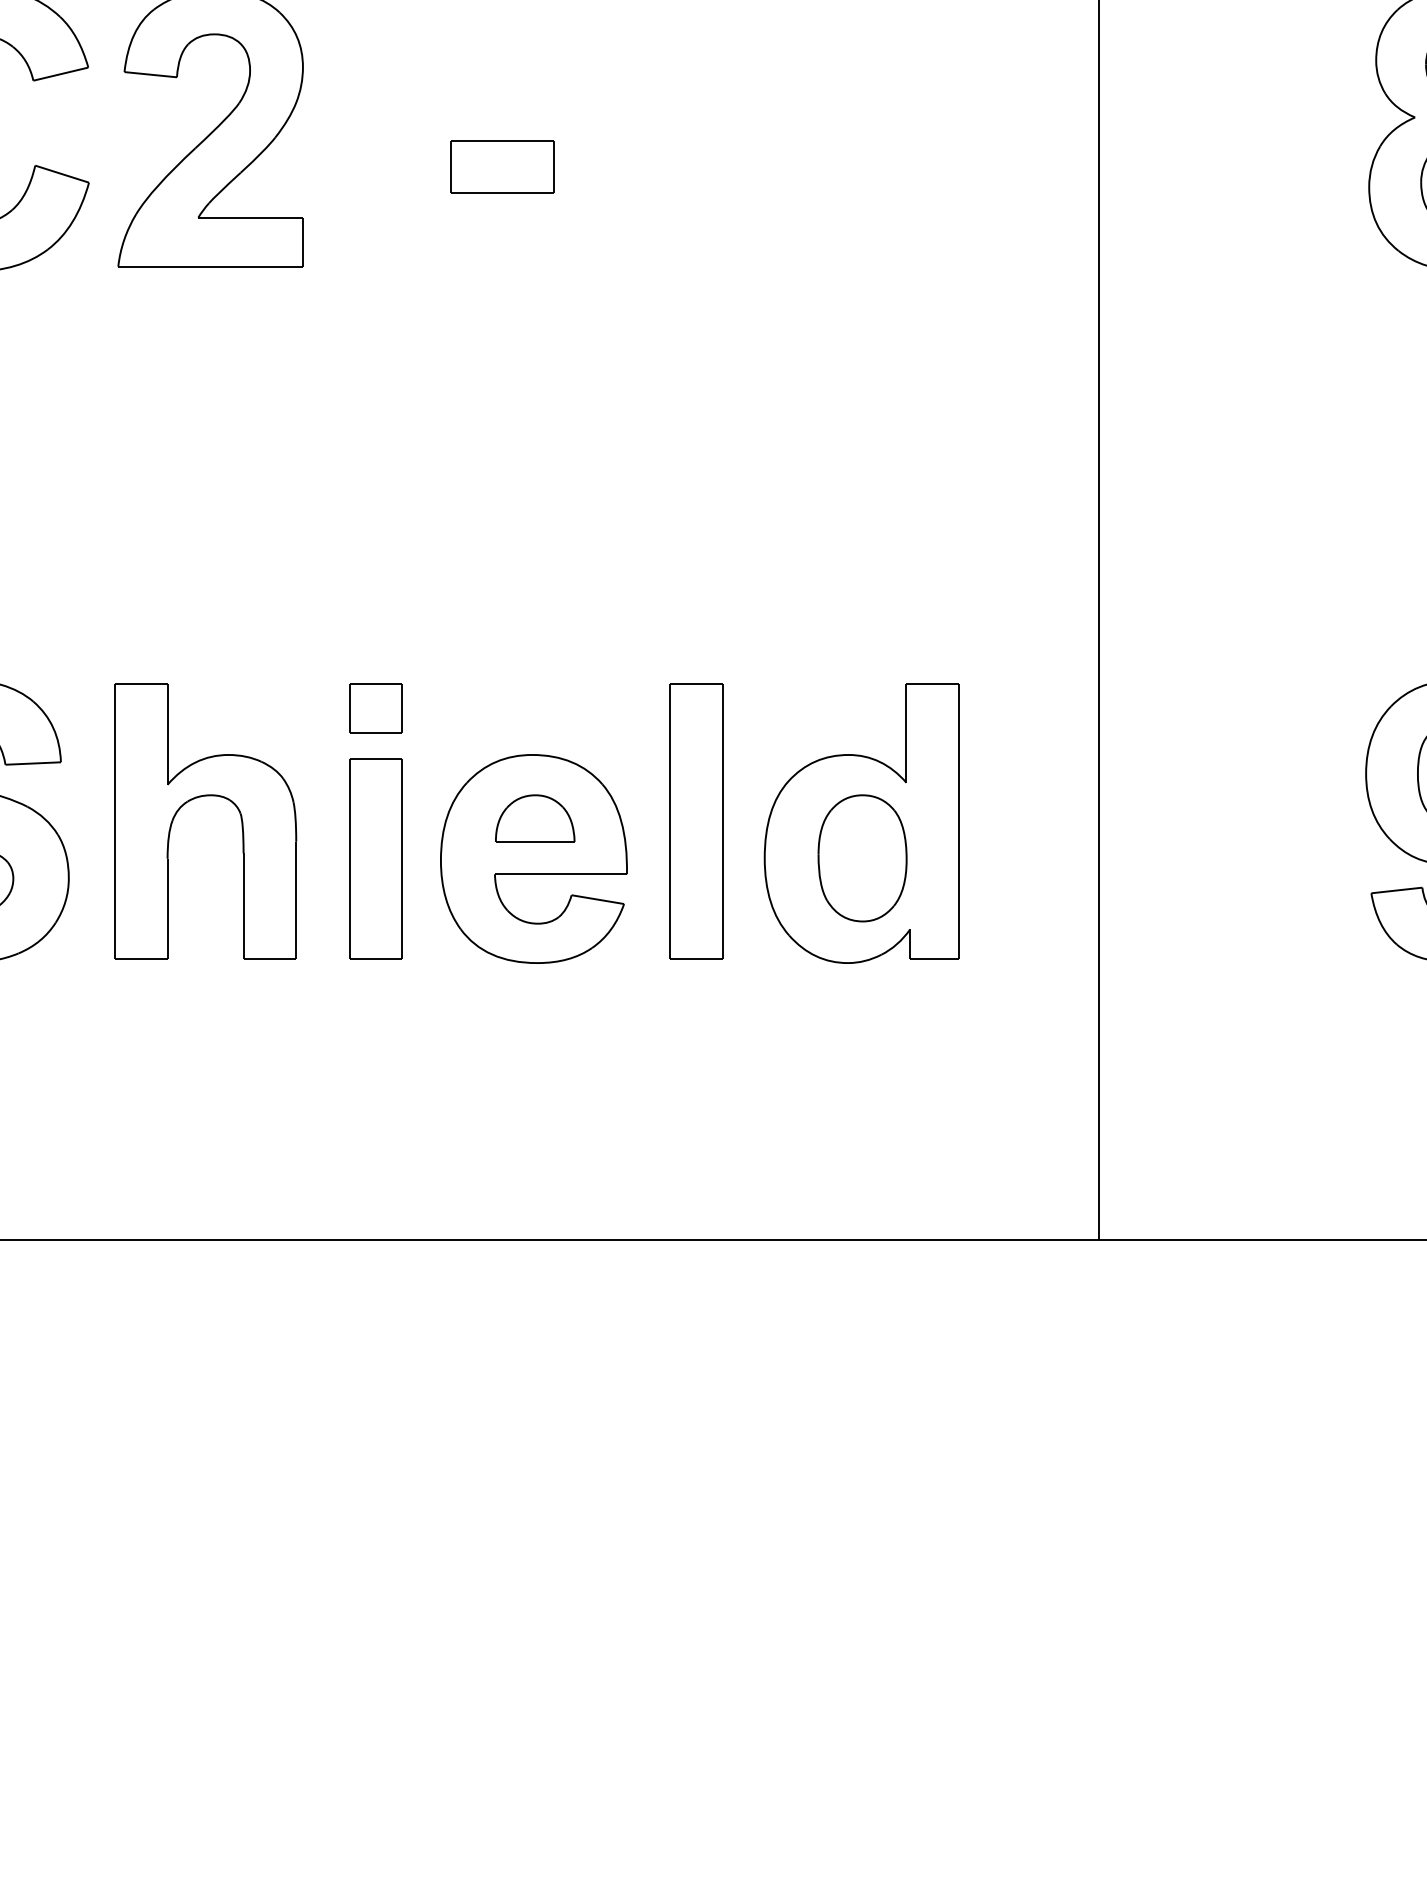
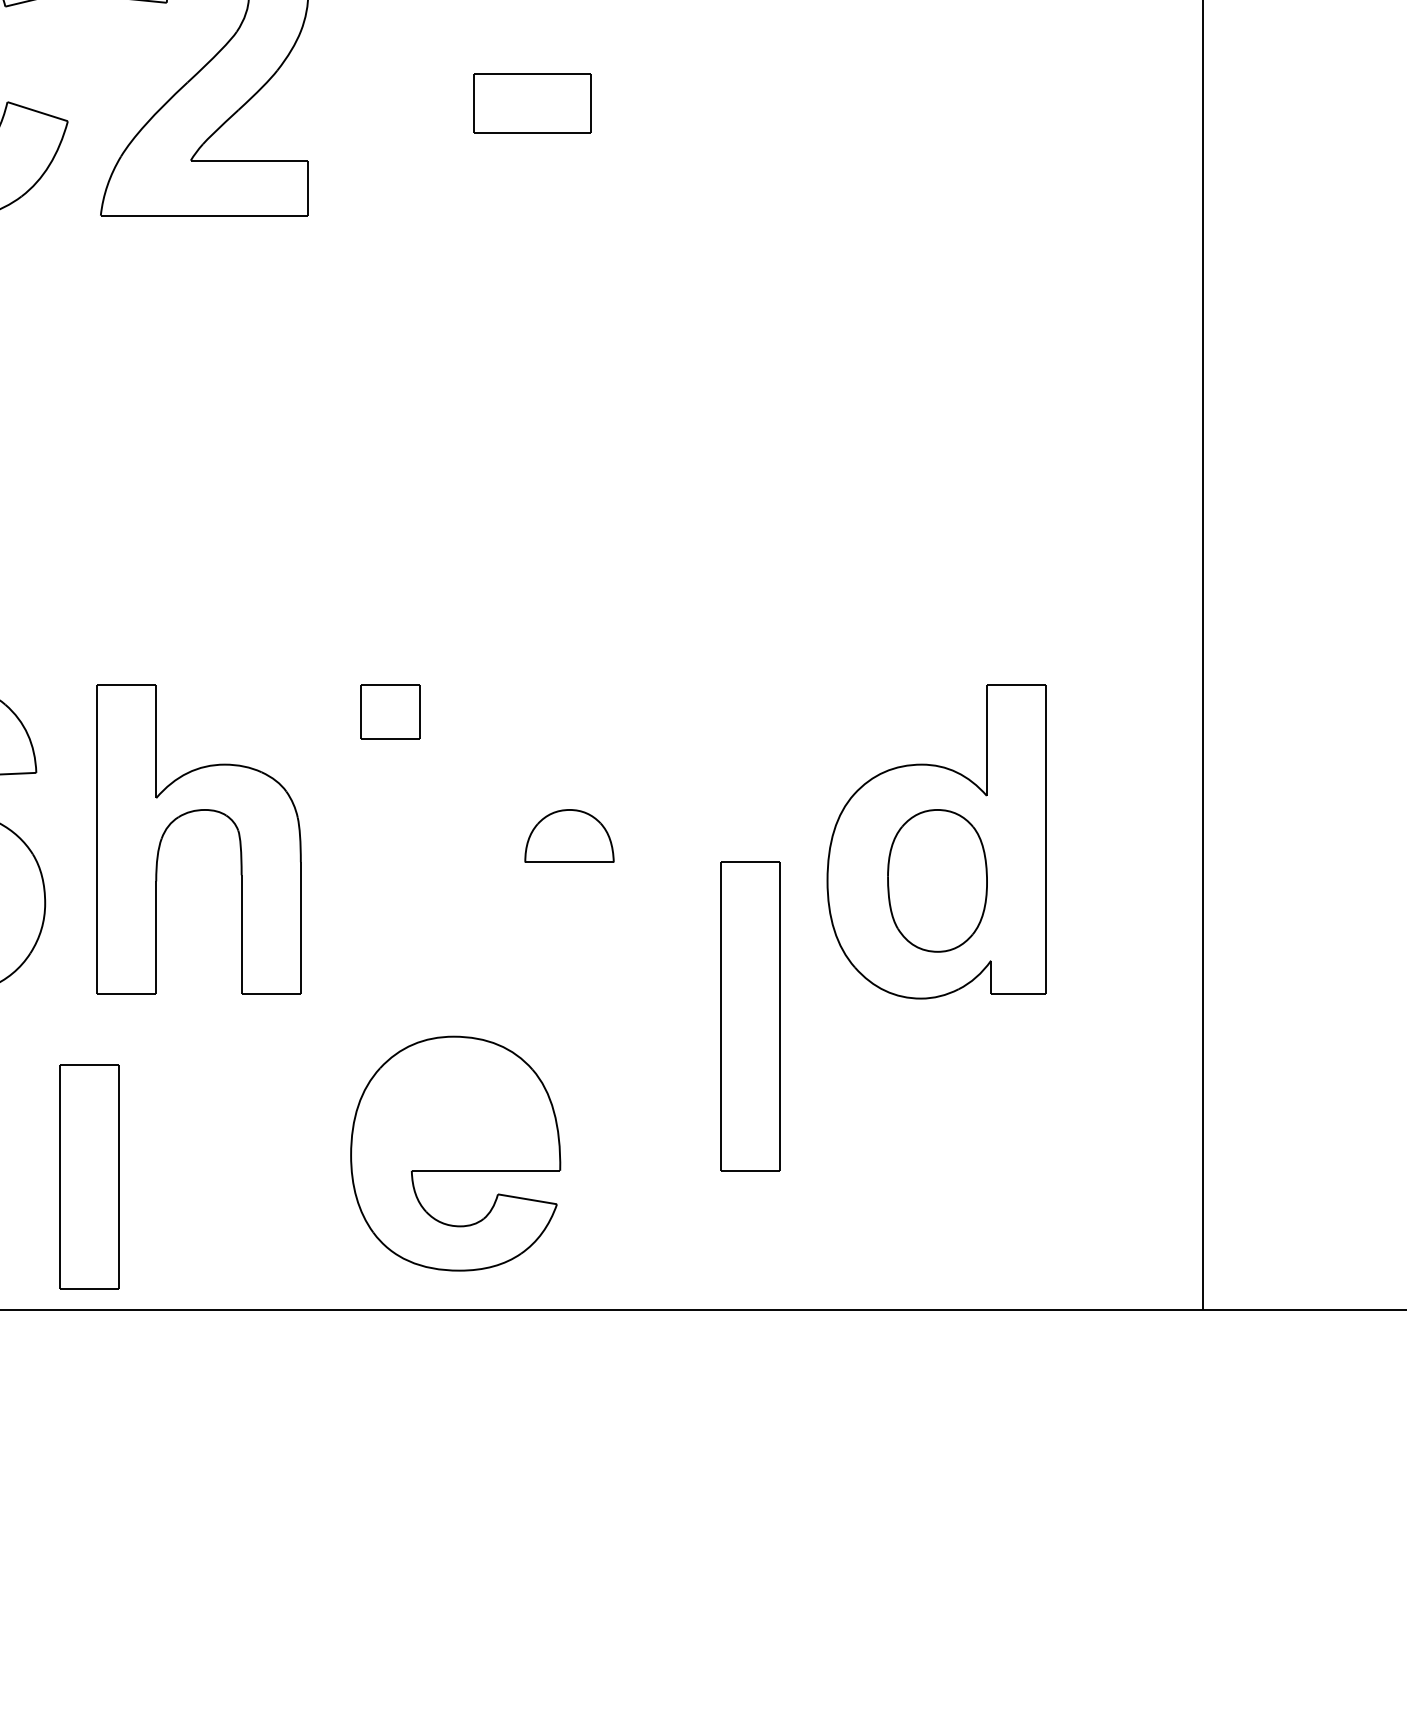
part: (696, 821) -> (750, 1017), moved
part: (375, 858) -> (88, 1176), moved
part: (533, 858) -> (455, 1153), moved

